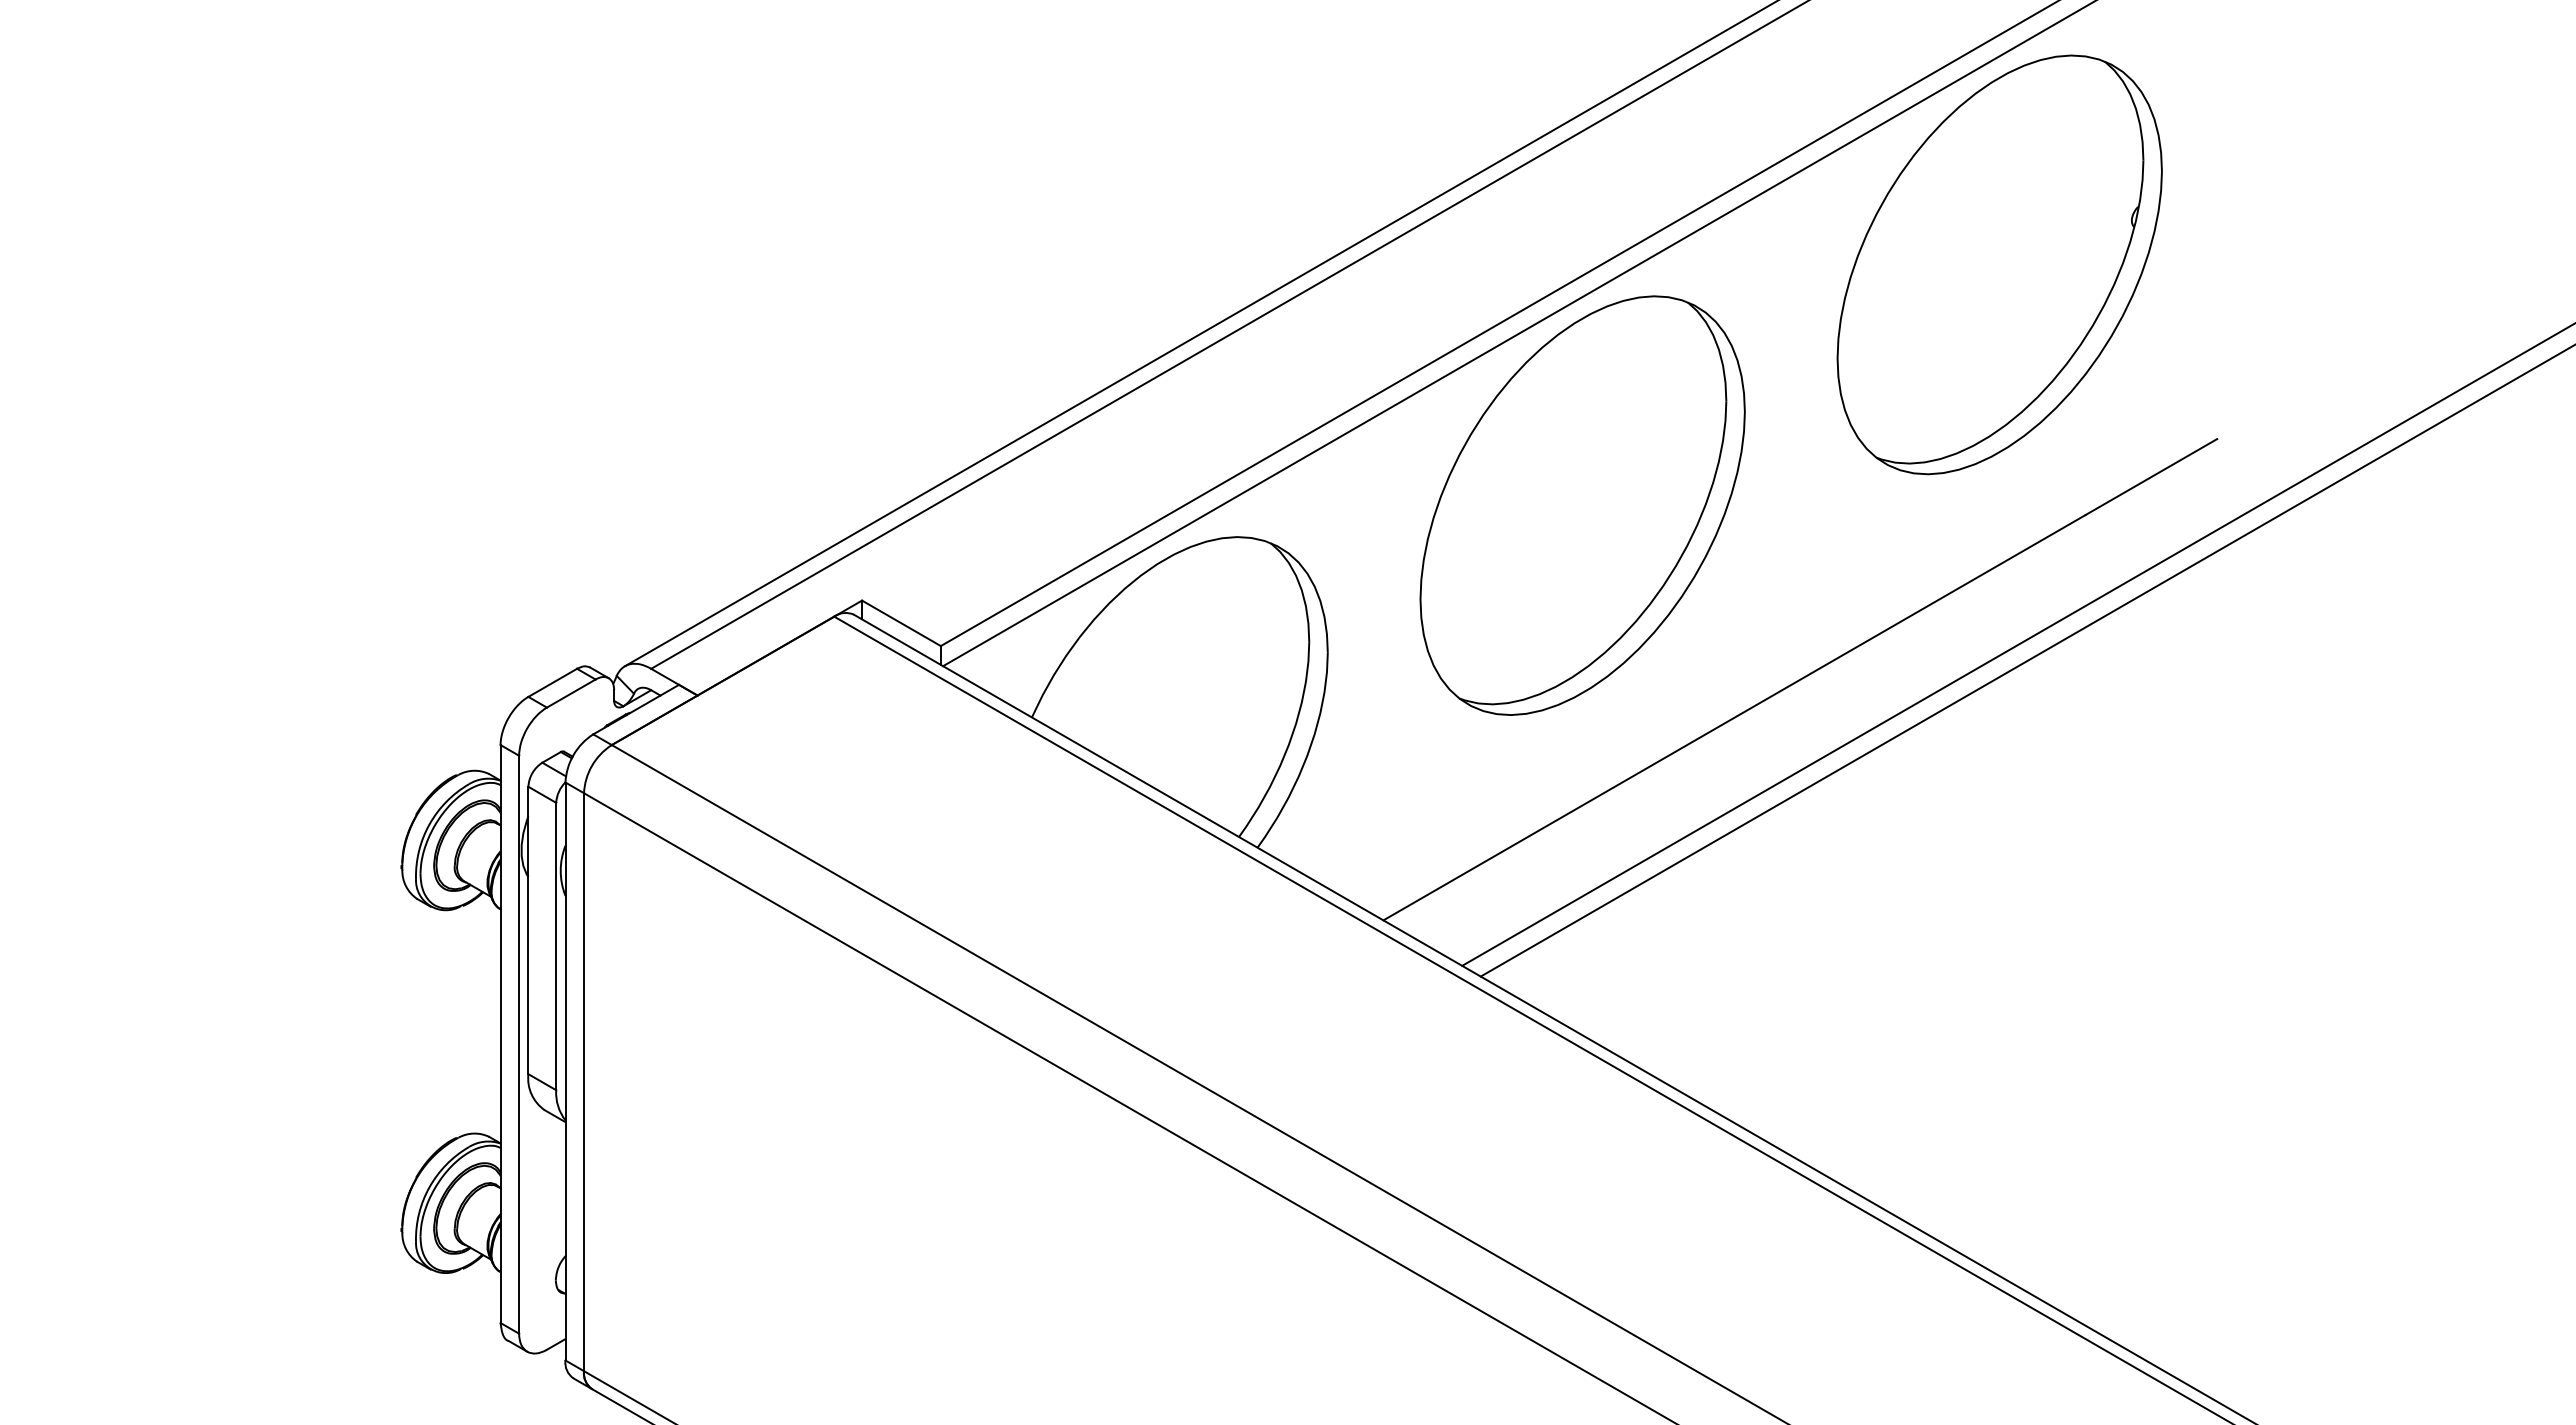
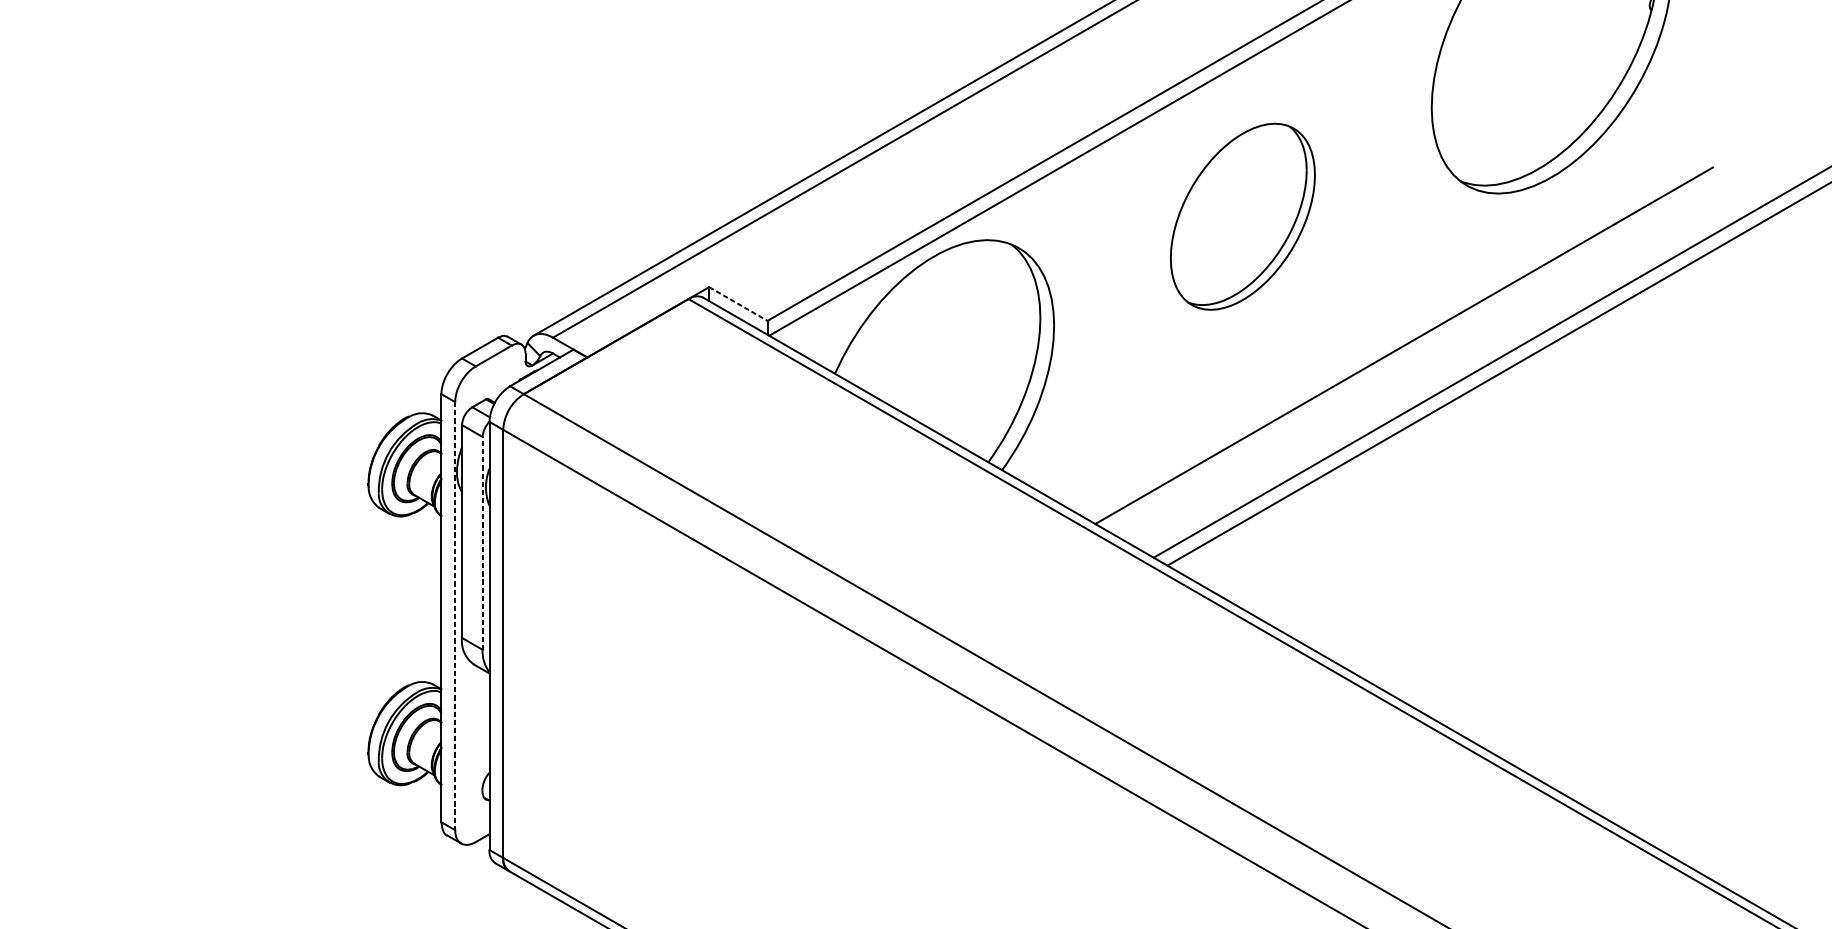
part: (1582, 505) -> (1242, 216), size x0.6
line: (901, 623) -> (738, 304), solid -> dashed
line: (556, 946) -> (482, 543), solid -> dashed
line: (519, 1044) -> (455, 615), solid -> dashed

